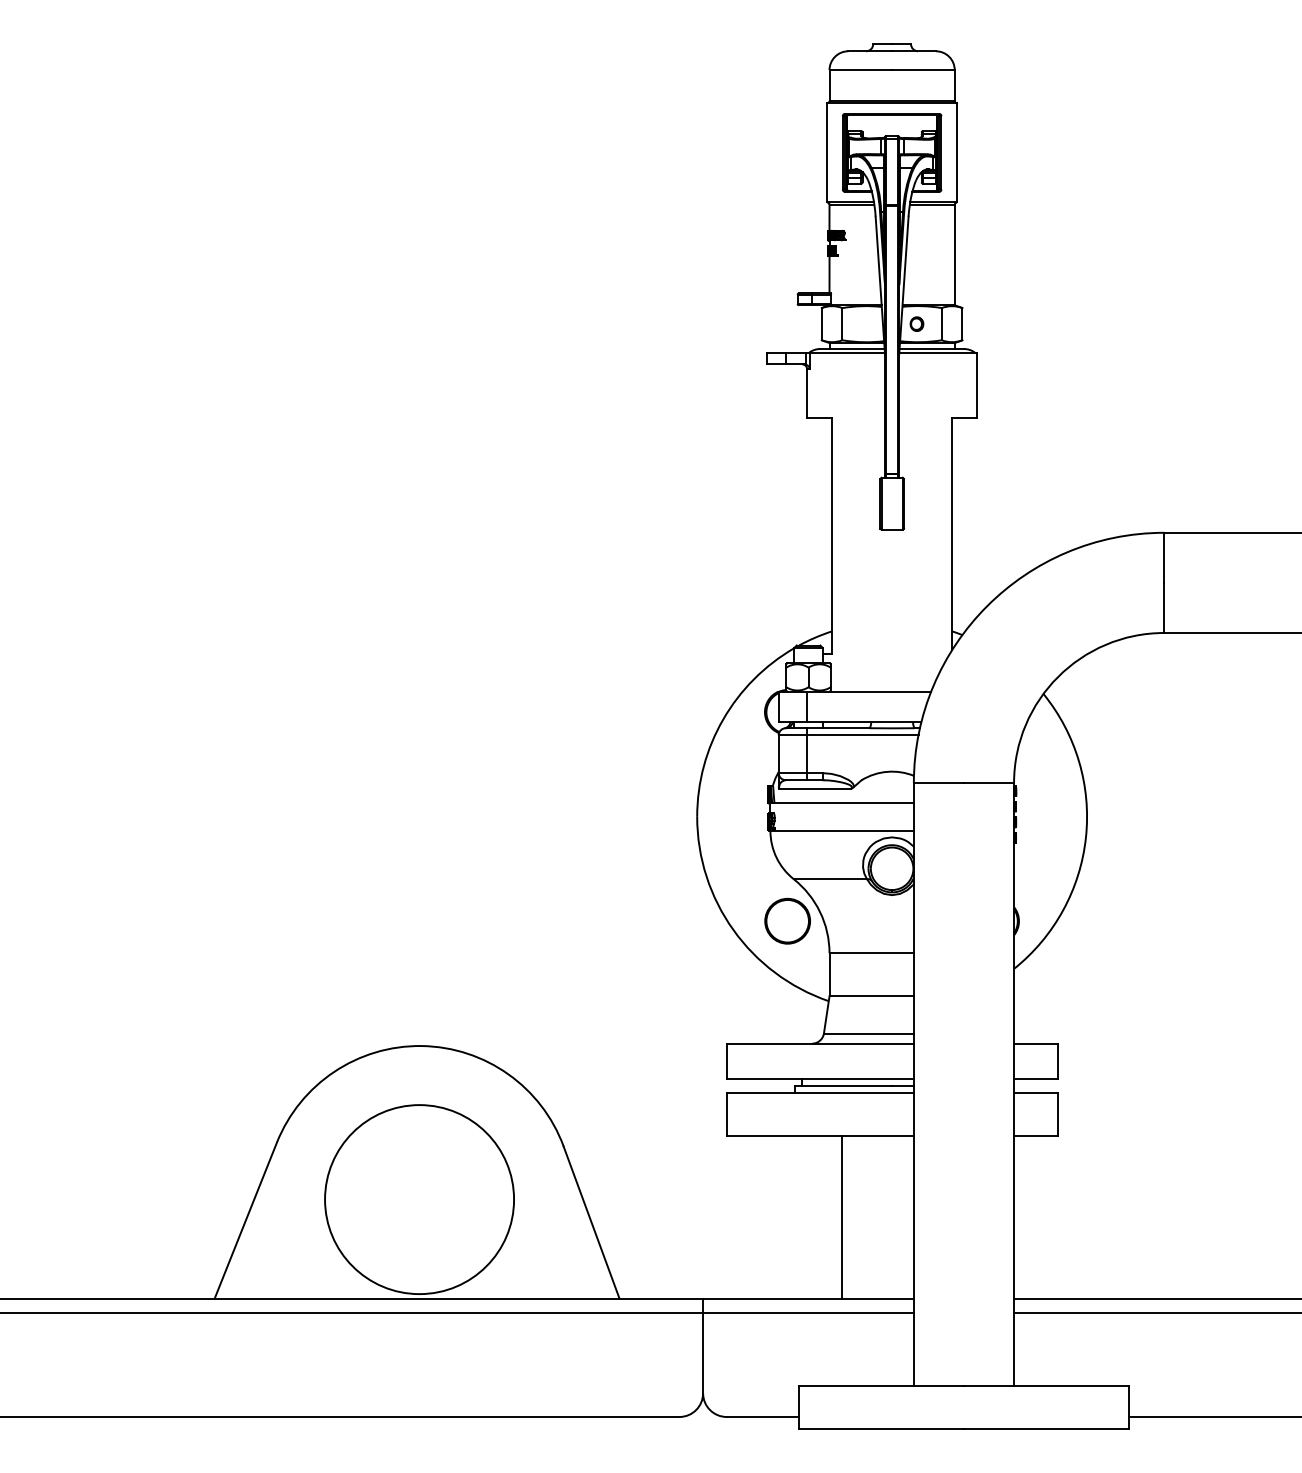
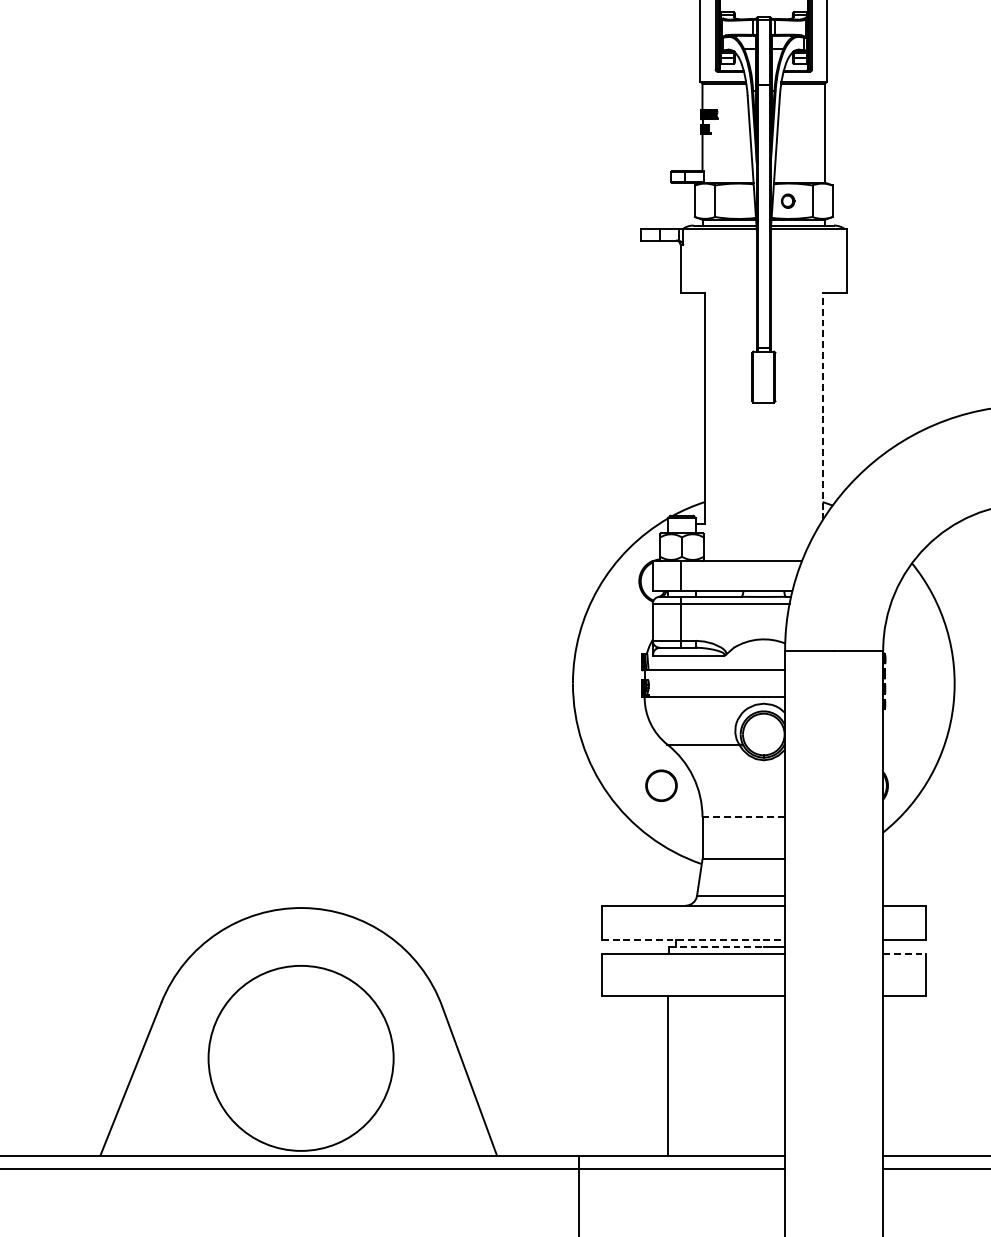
line: (952, 533) -> (822, 406), solid -> dashed
part: (787, 920) -> (661, 785), size x0.7
line: (872, 953) -> (744, 817), solid -> dashed
line: (820, 1079) -> (693, 940), solid -> dashed
line: (844, 1086) -> (717, 947), solid -> dashed
line: (1035, 1093) -> (904, 954), solid -> dashed
line: (842, 1216) -> (668, 1074), moved

